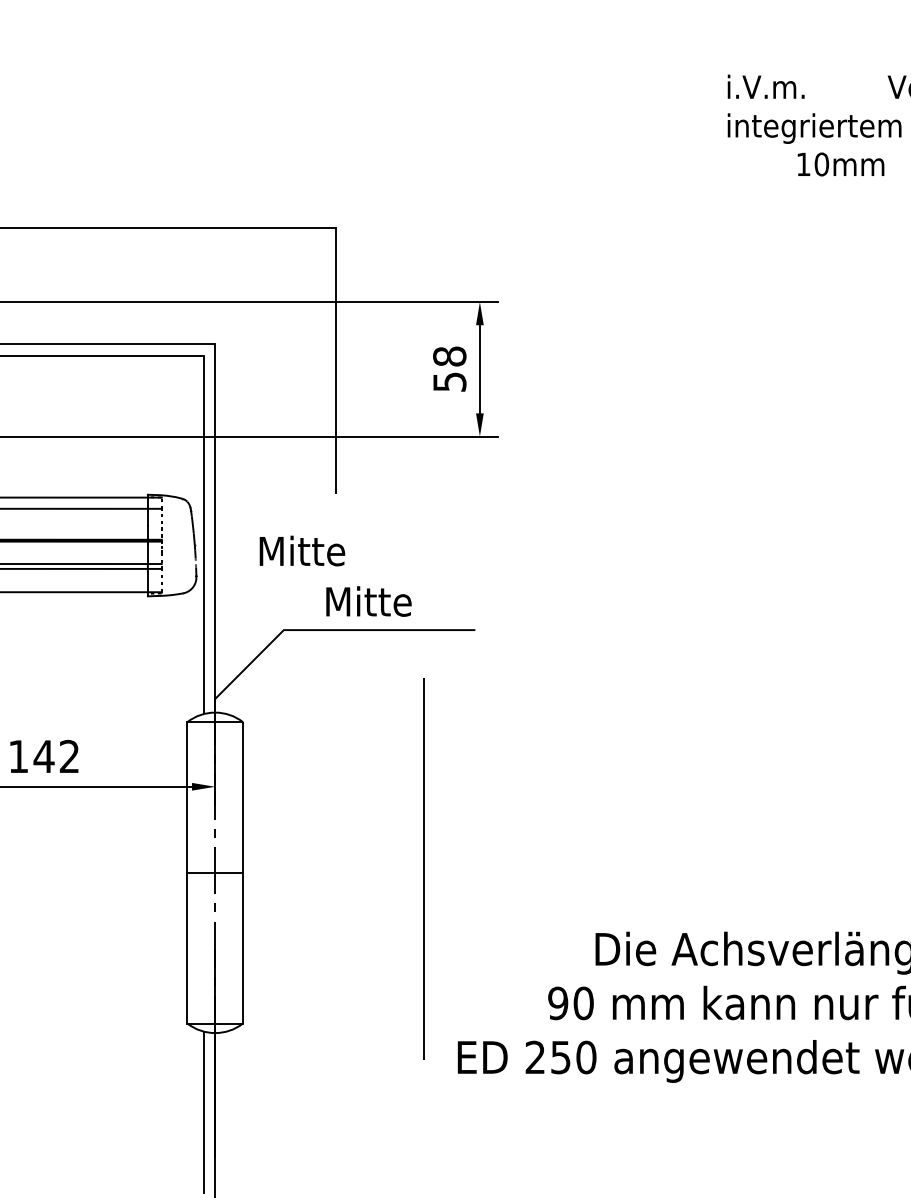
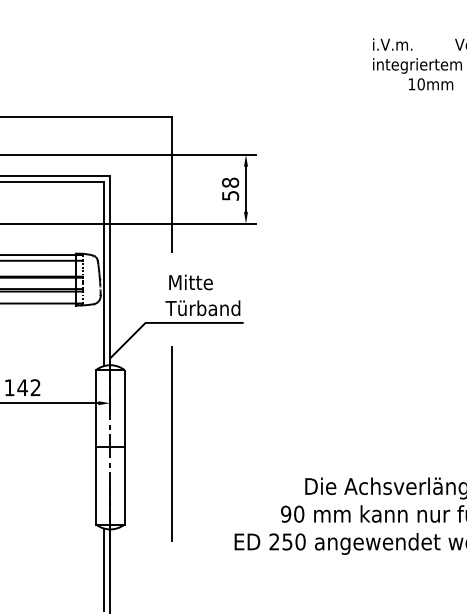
text: (301, 551) -> (190, 282), moved
text: (395, 601) -> (202, 308), Mitte -> Türband
line: (422, 867) -> (171, 443), moved

